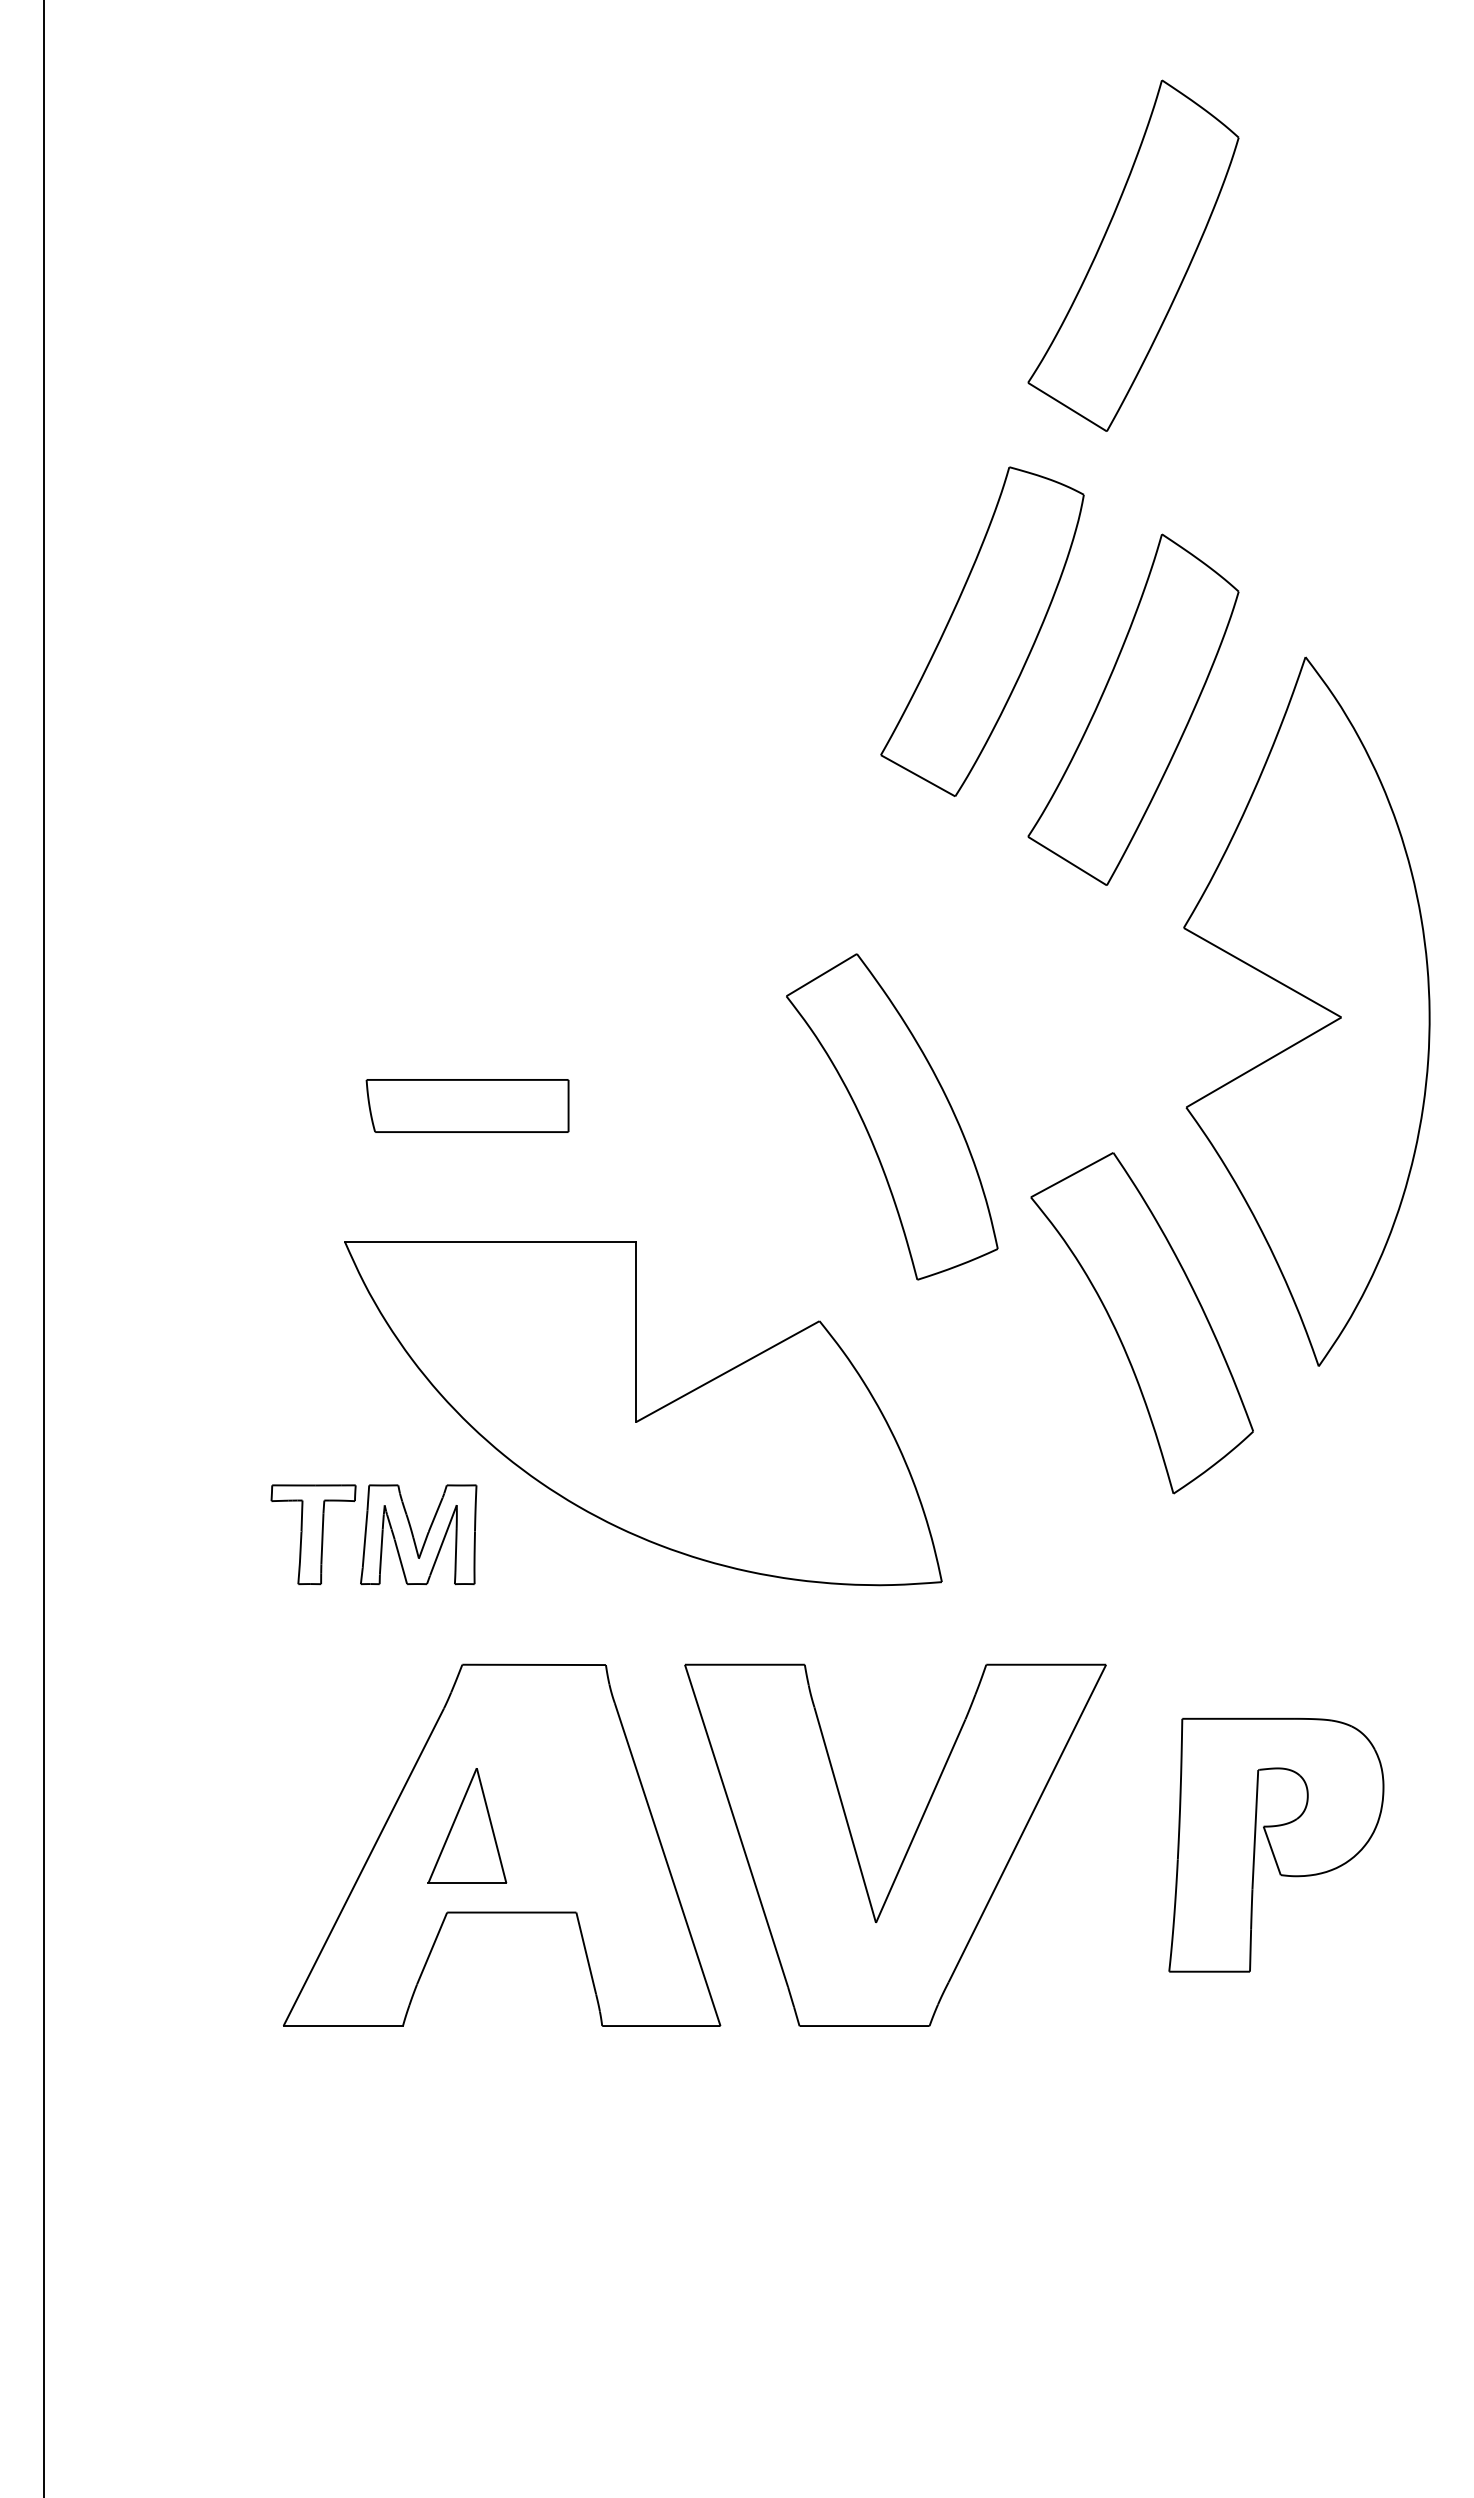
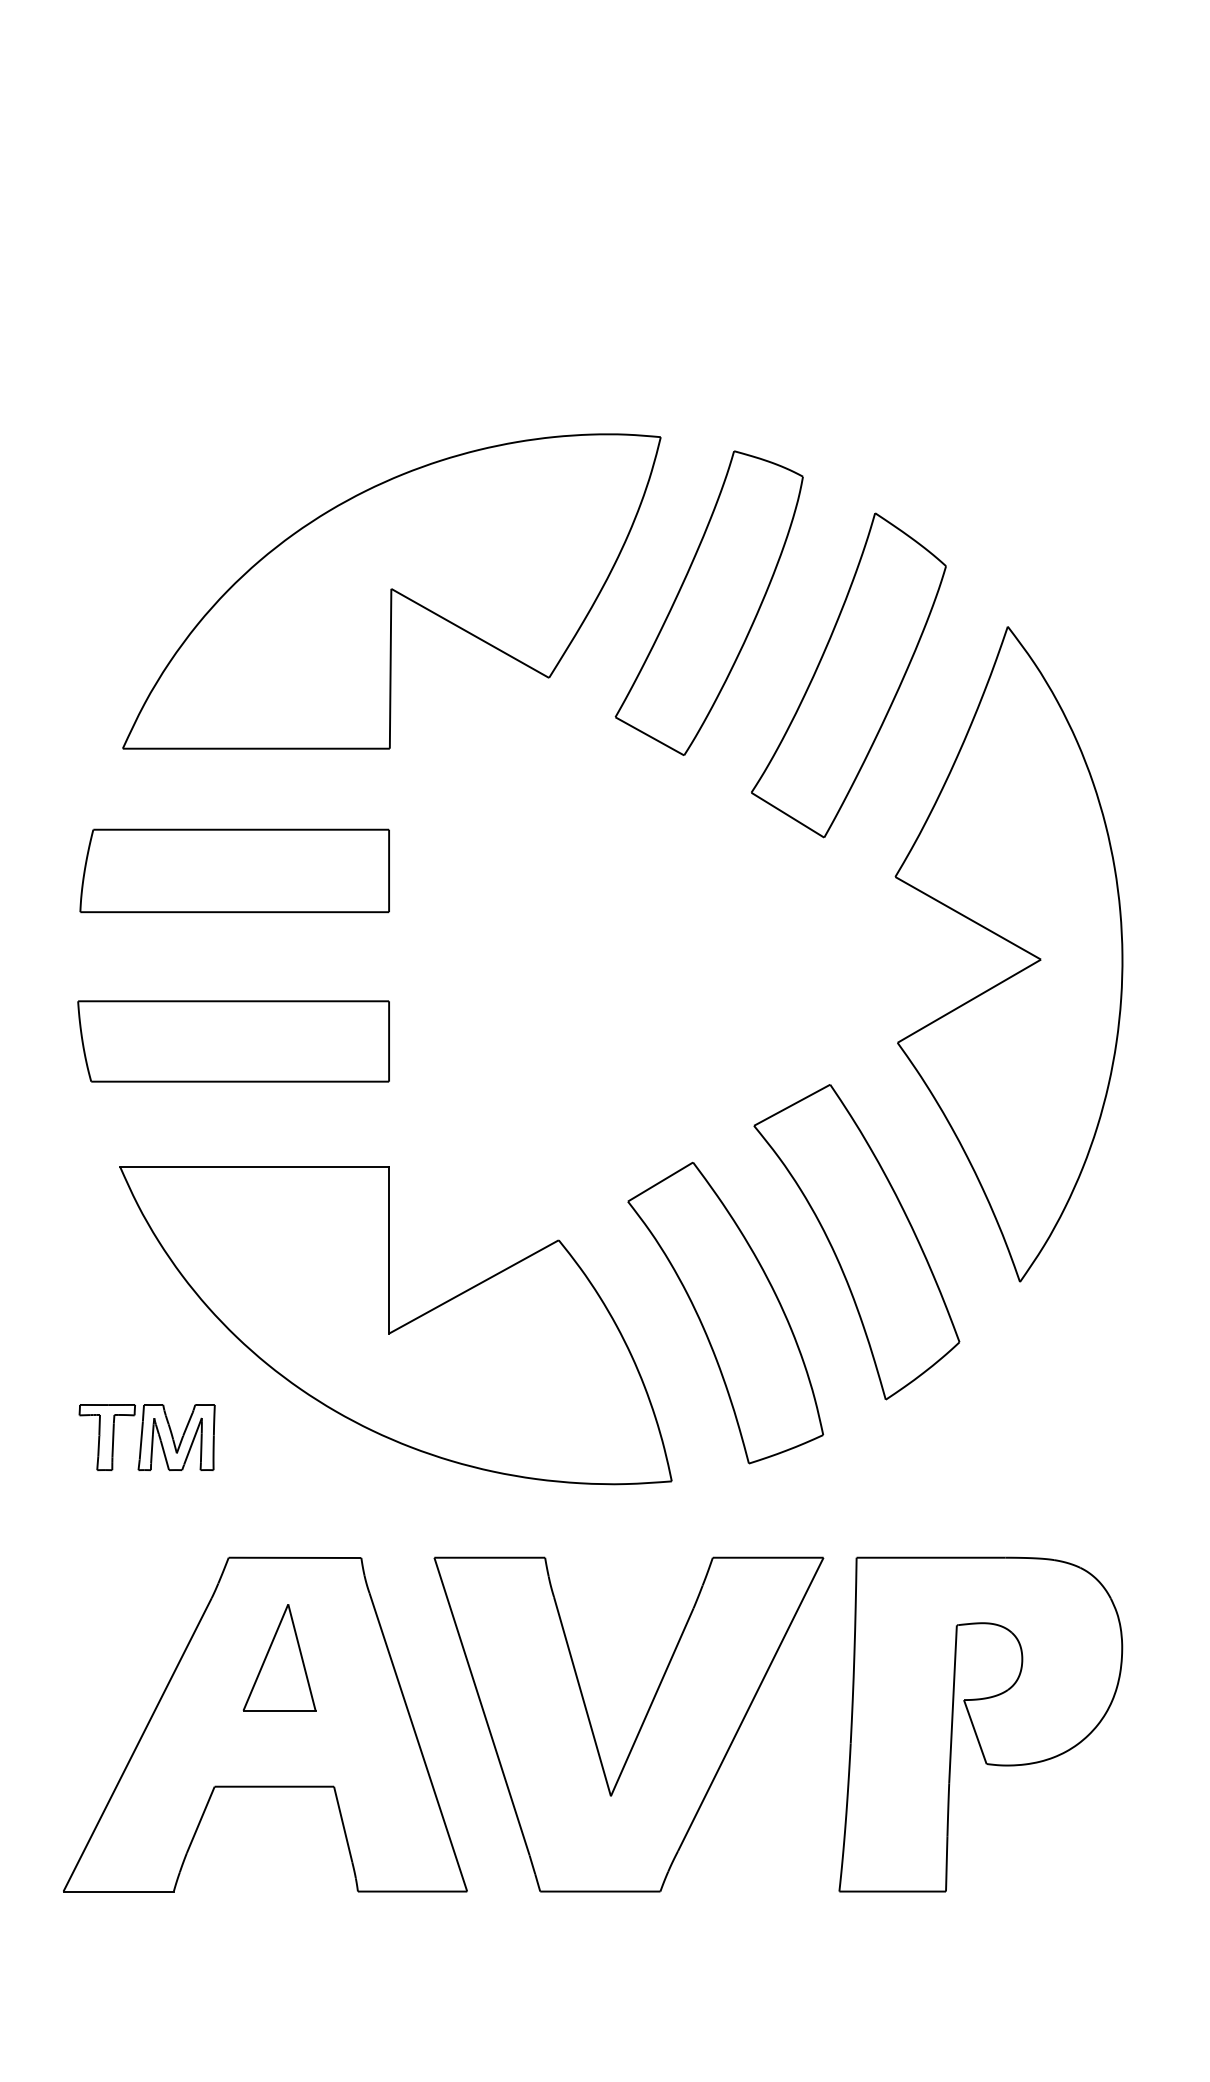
part: (1133, 255) -> (848, 255), removed
part: (638, 619) -> (391, 591), added
part: (468, 921) -> (234, 870), added
part: (467, 1105) -> (233, 1040), size x1.67
part: (892, 1116) -> (725, 1312), moved
part: (374, 1534) -> (147, 1437), size x0.71
part: (467, 1825) -> (279, 1657), moved
part: (1276, 1844) -> (980, 1723), size x1.43

